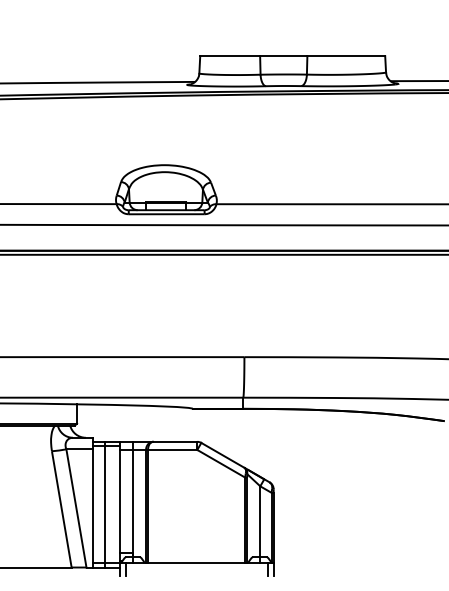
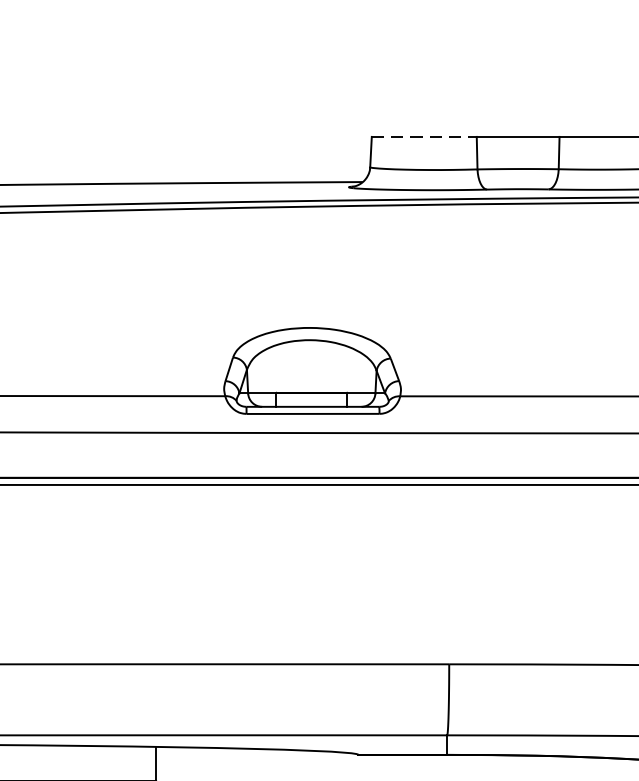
line: (230, 56) -> (424, 137), solid -> dashed

